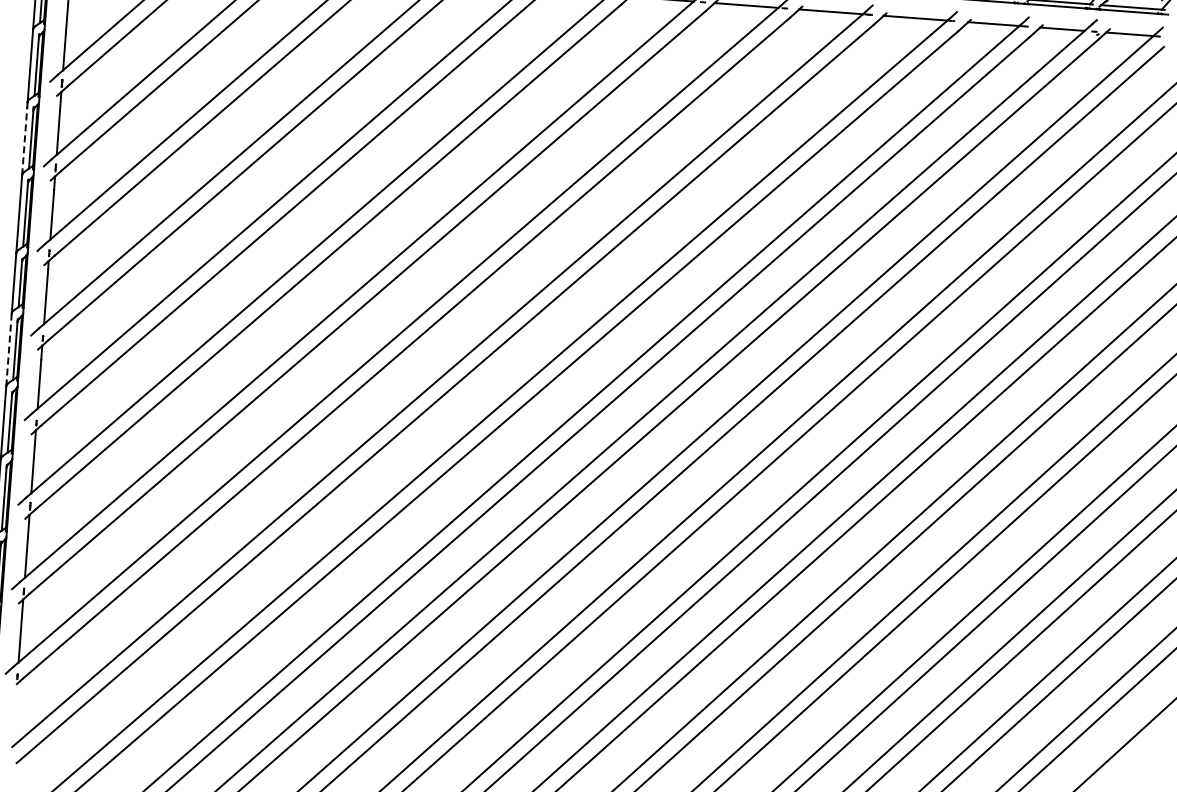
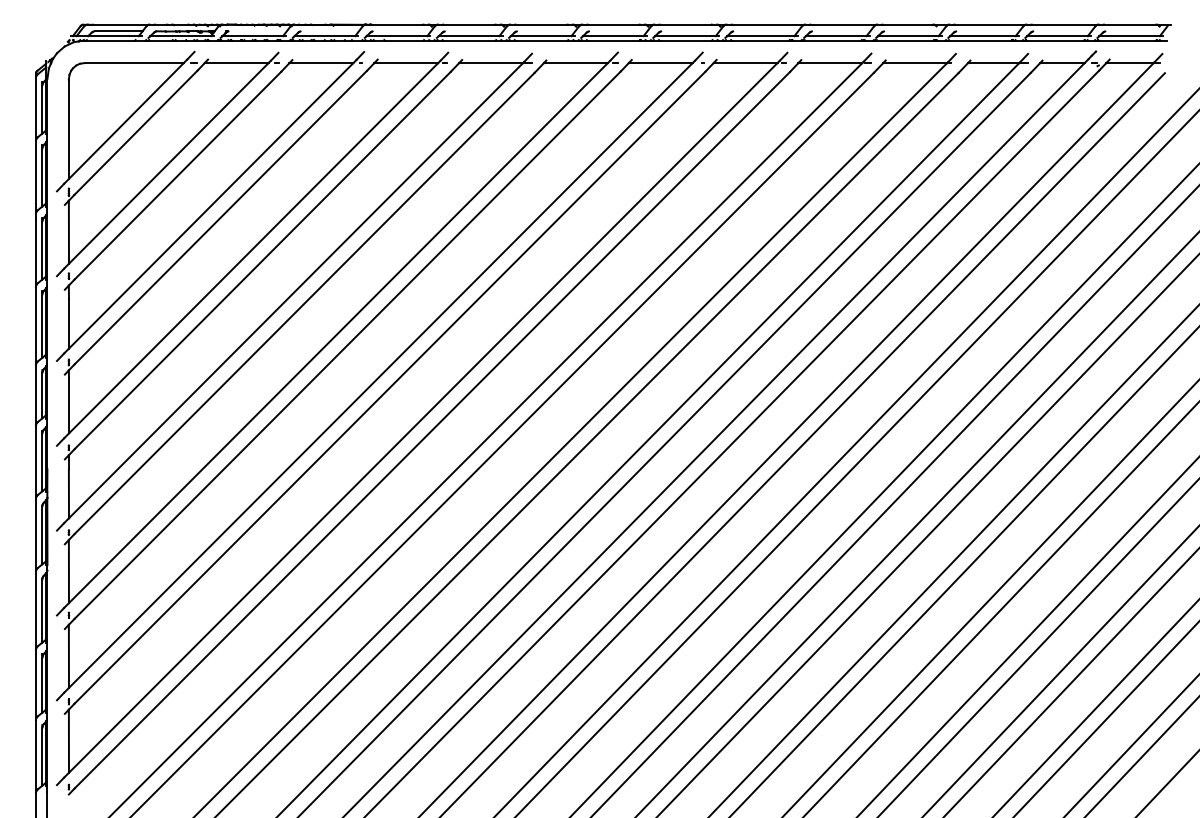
line: (24, 141) -> (35, 252), dashed -> solid
line: (8, 350) -> (35, 462), dashed -> solid

